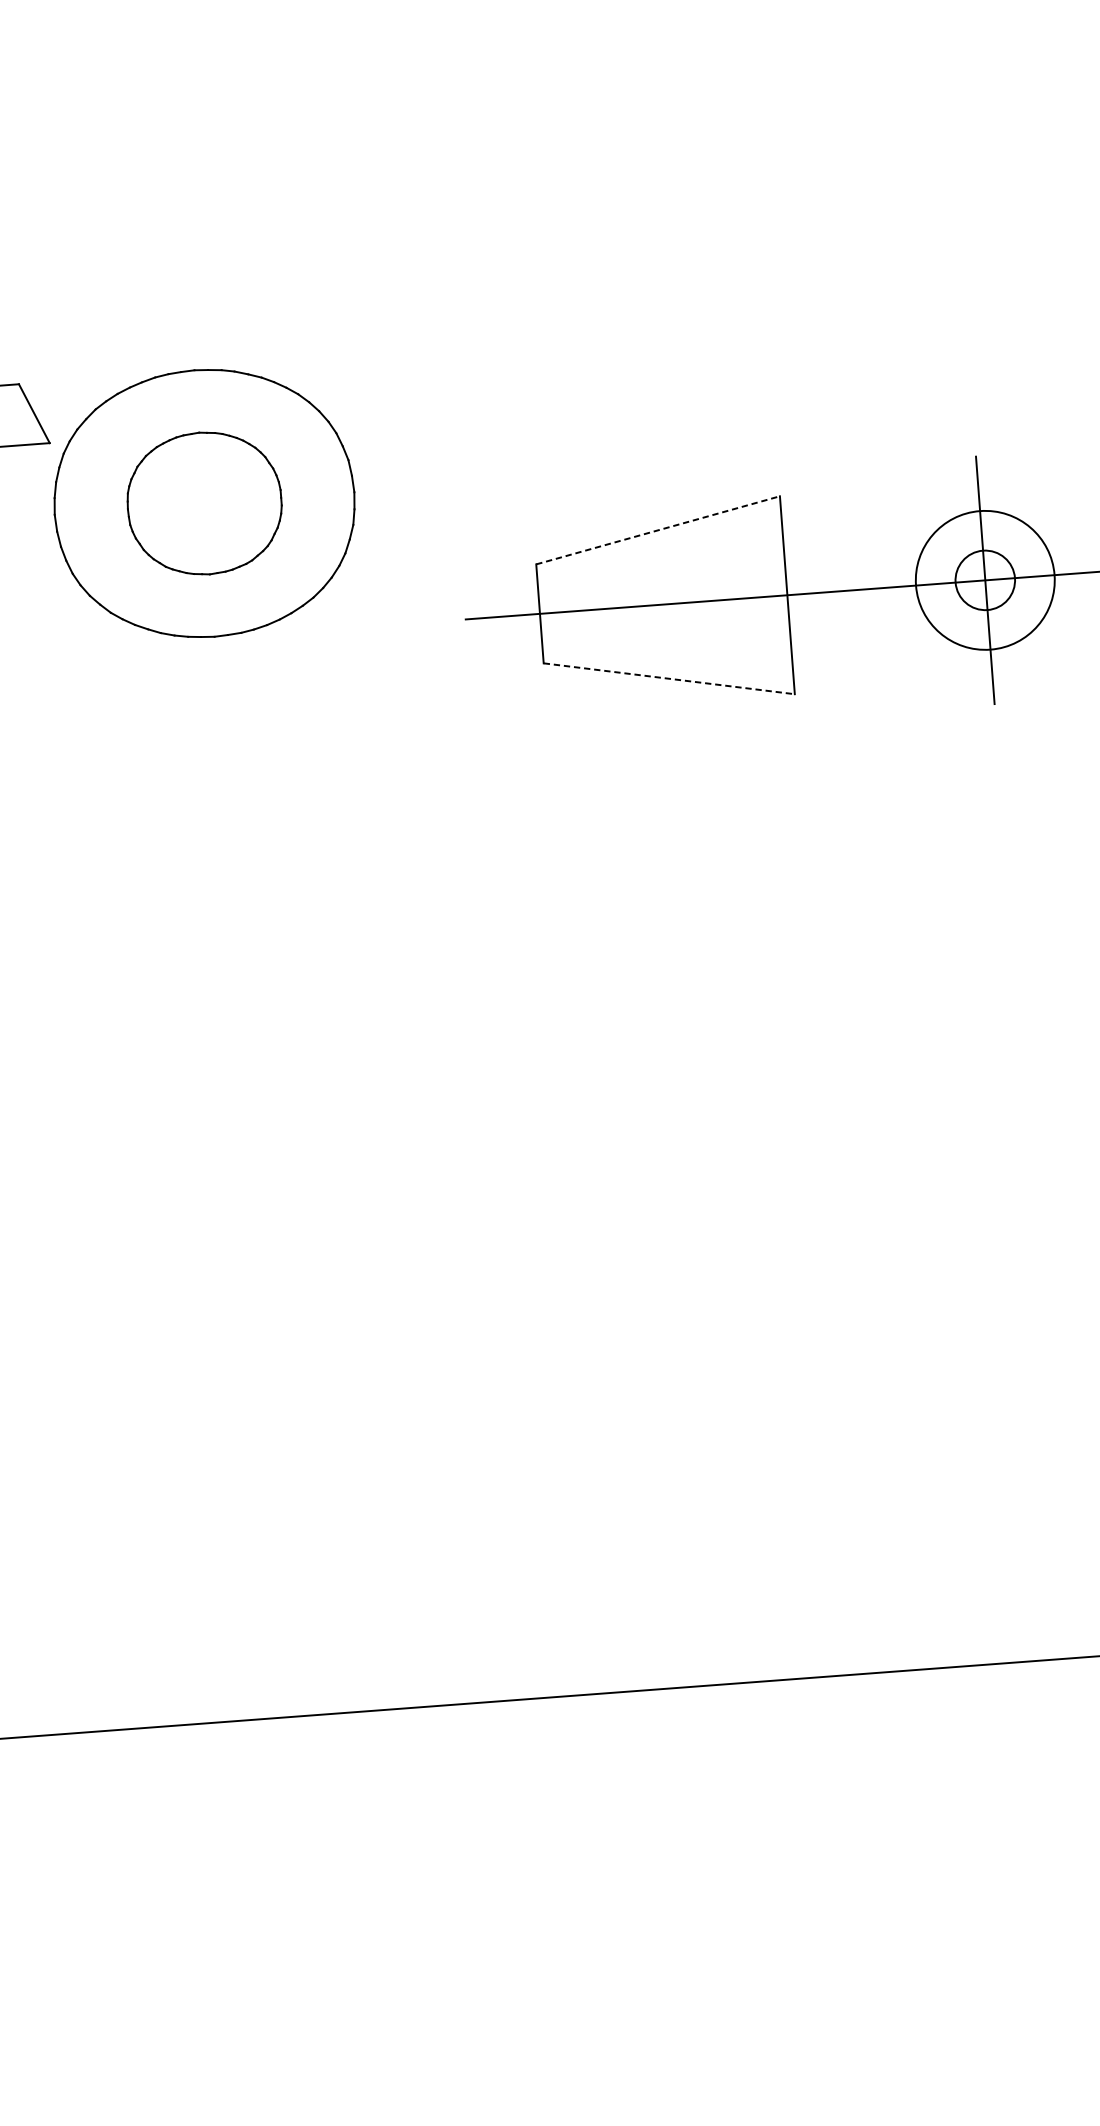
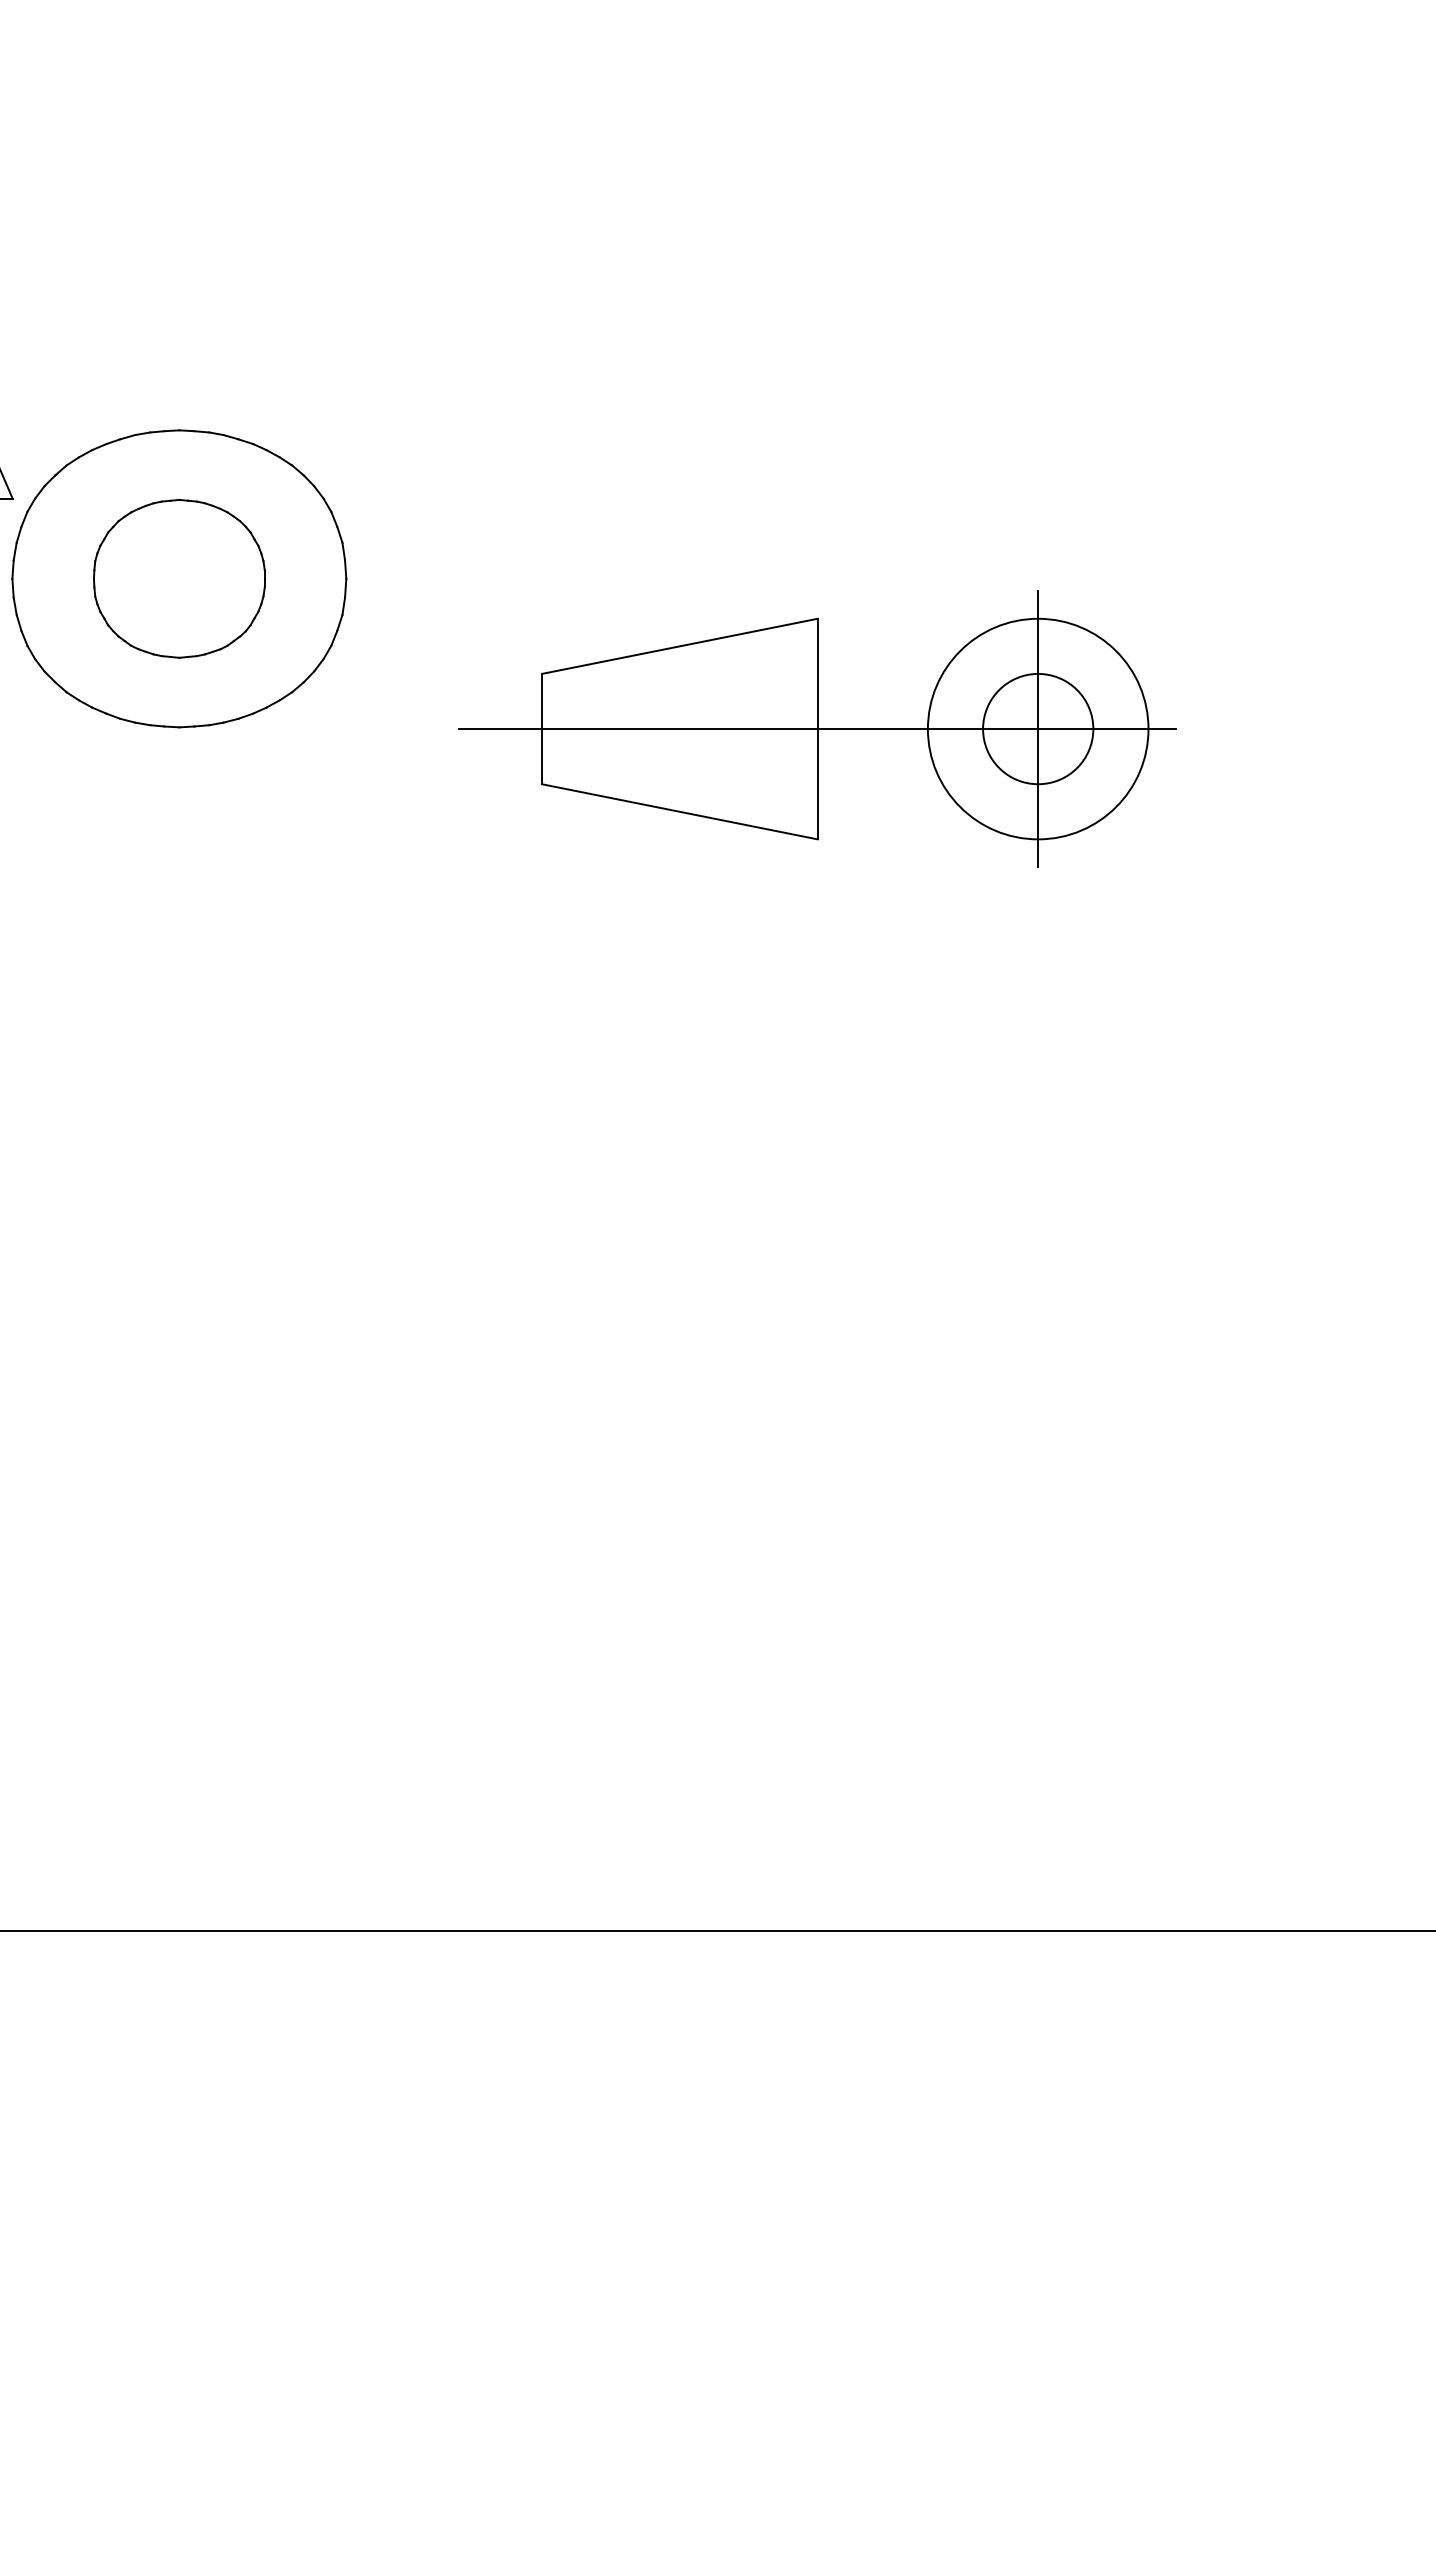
line: (657, 530) -> (679, 646), dashed -> solid
circle: (984, 579) -> (1037, 728), size x1.43
circle: (985, 579) -> (1038, 728), size x1.67
line: (669, 678) -> (679, 811), dashed -> solid

